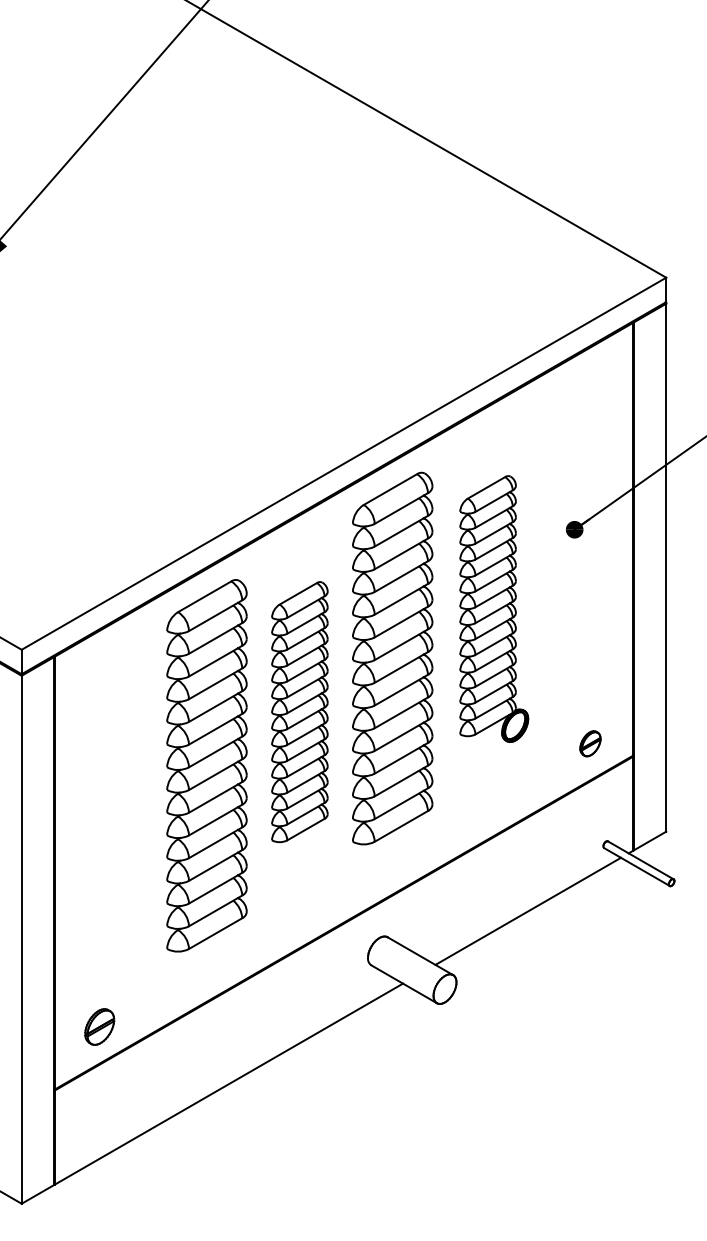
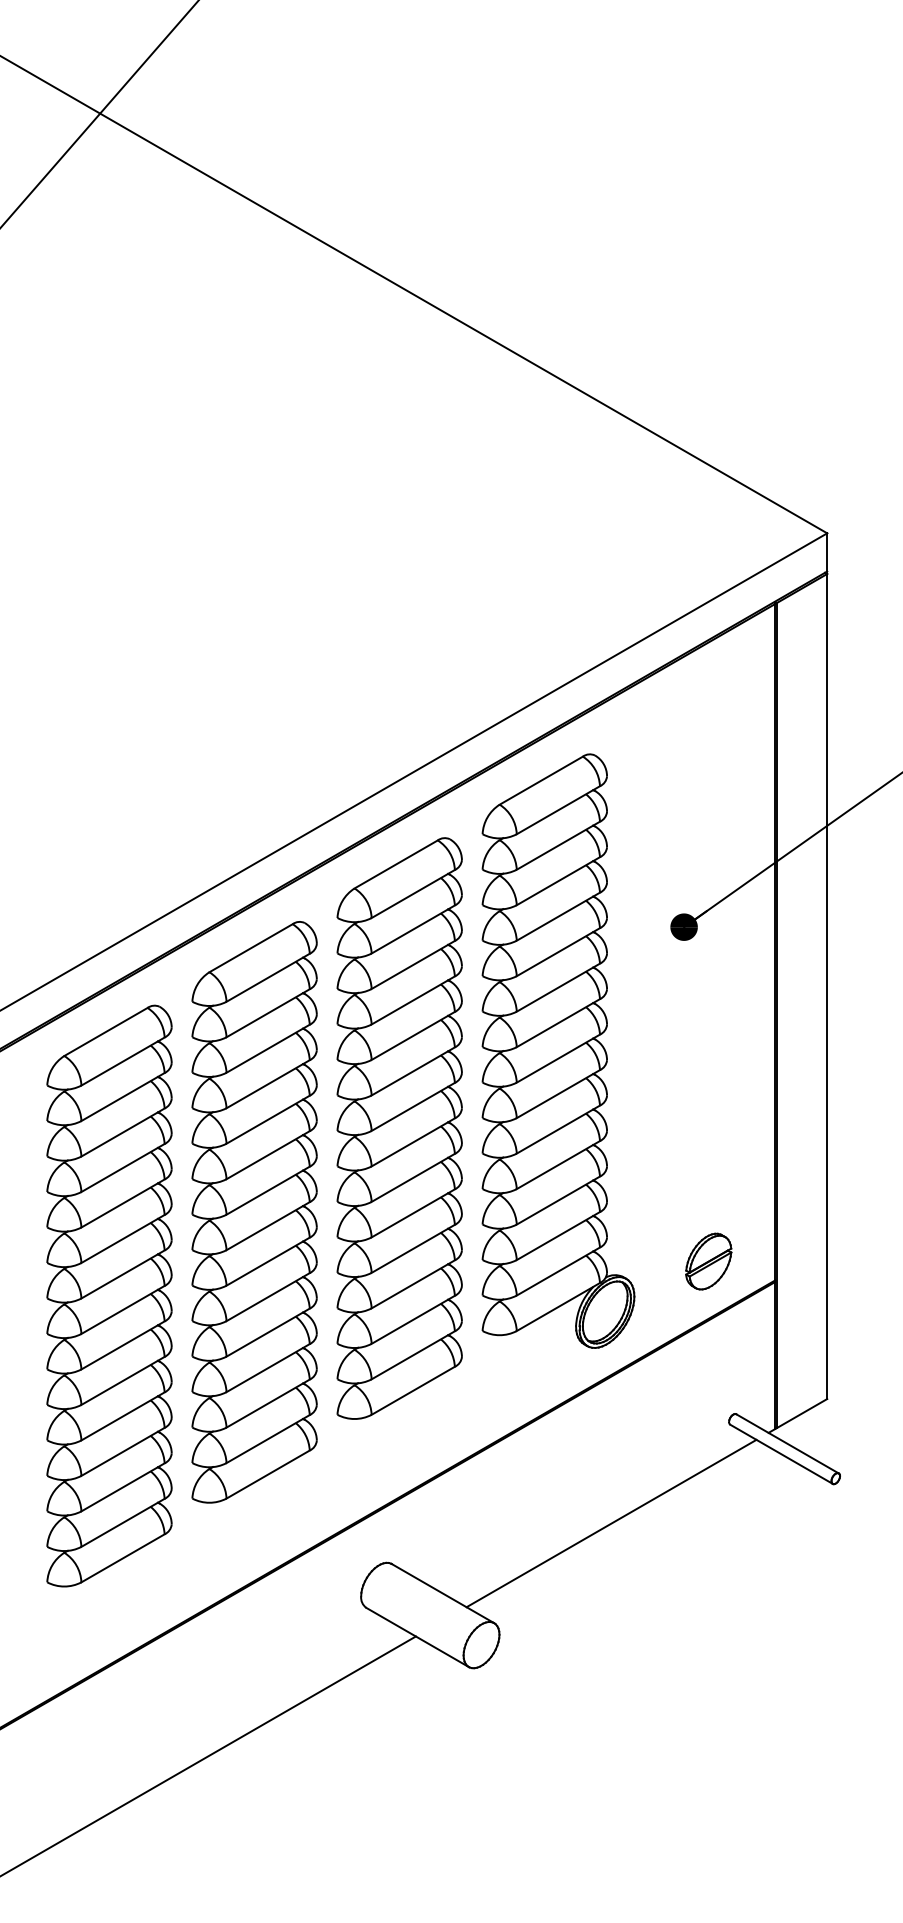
part: (493, 608) -> (557, 1050), size x1.43
part: (299, 711) -> (254, 1211), size x1.43
part: (590, 743) -> (708, 1261), size x1.43

